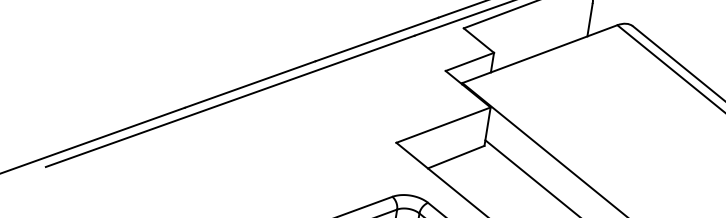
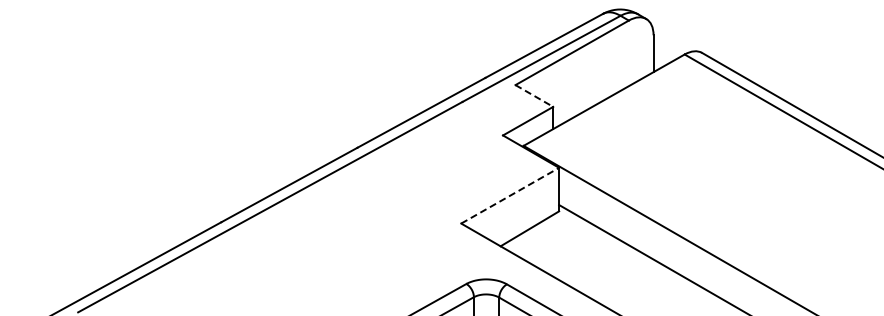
line: (478, 41) -> (534, 96), solid -> dashed
line: (443, 125) -> (510, 195), solid -> dashed

